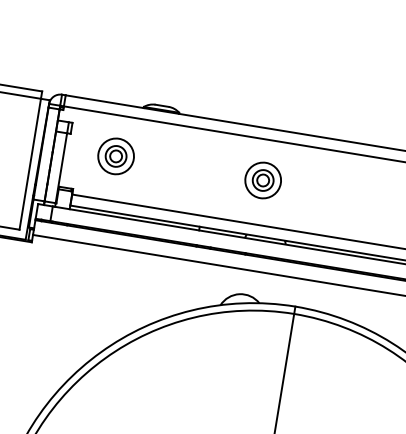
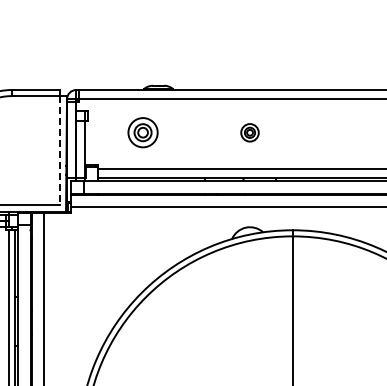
part: (115, 156) -> (142, 132), moved
line: (29, 164) -> (59, 150), solid -> dashed
part: (262, 180) -> (249, 132), size x0.6

